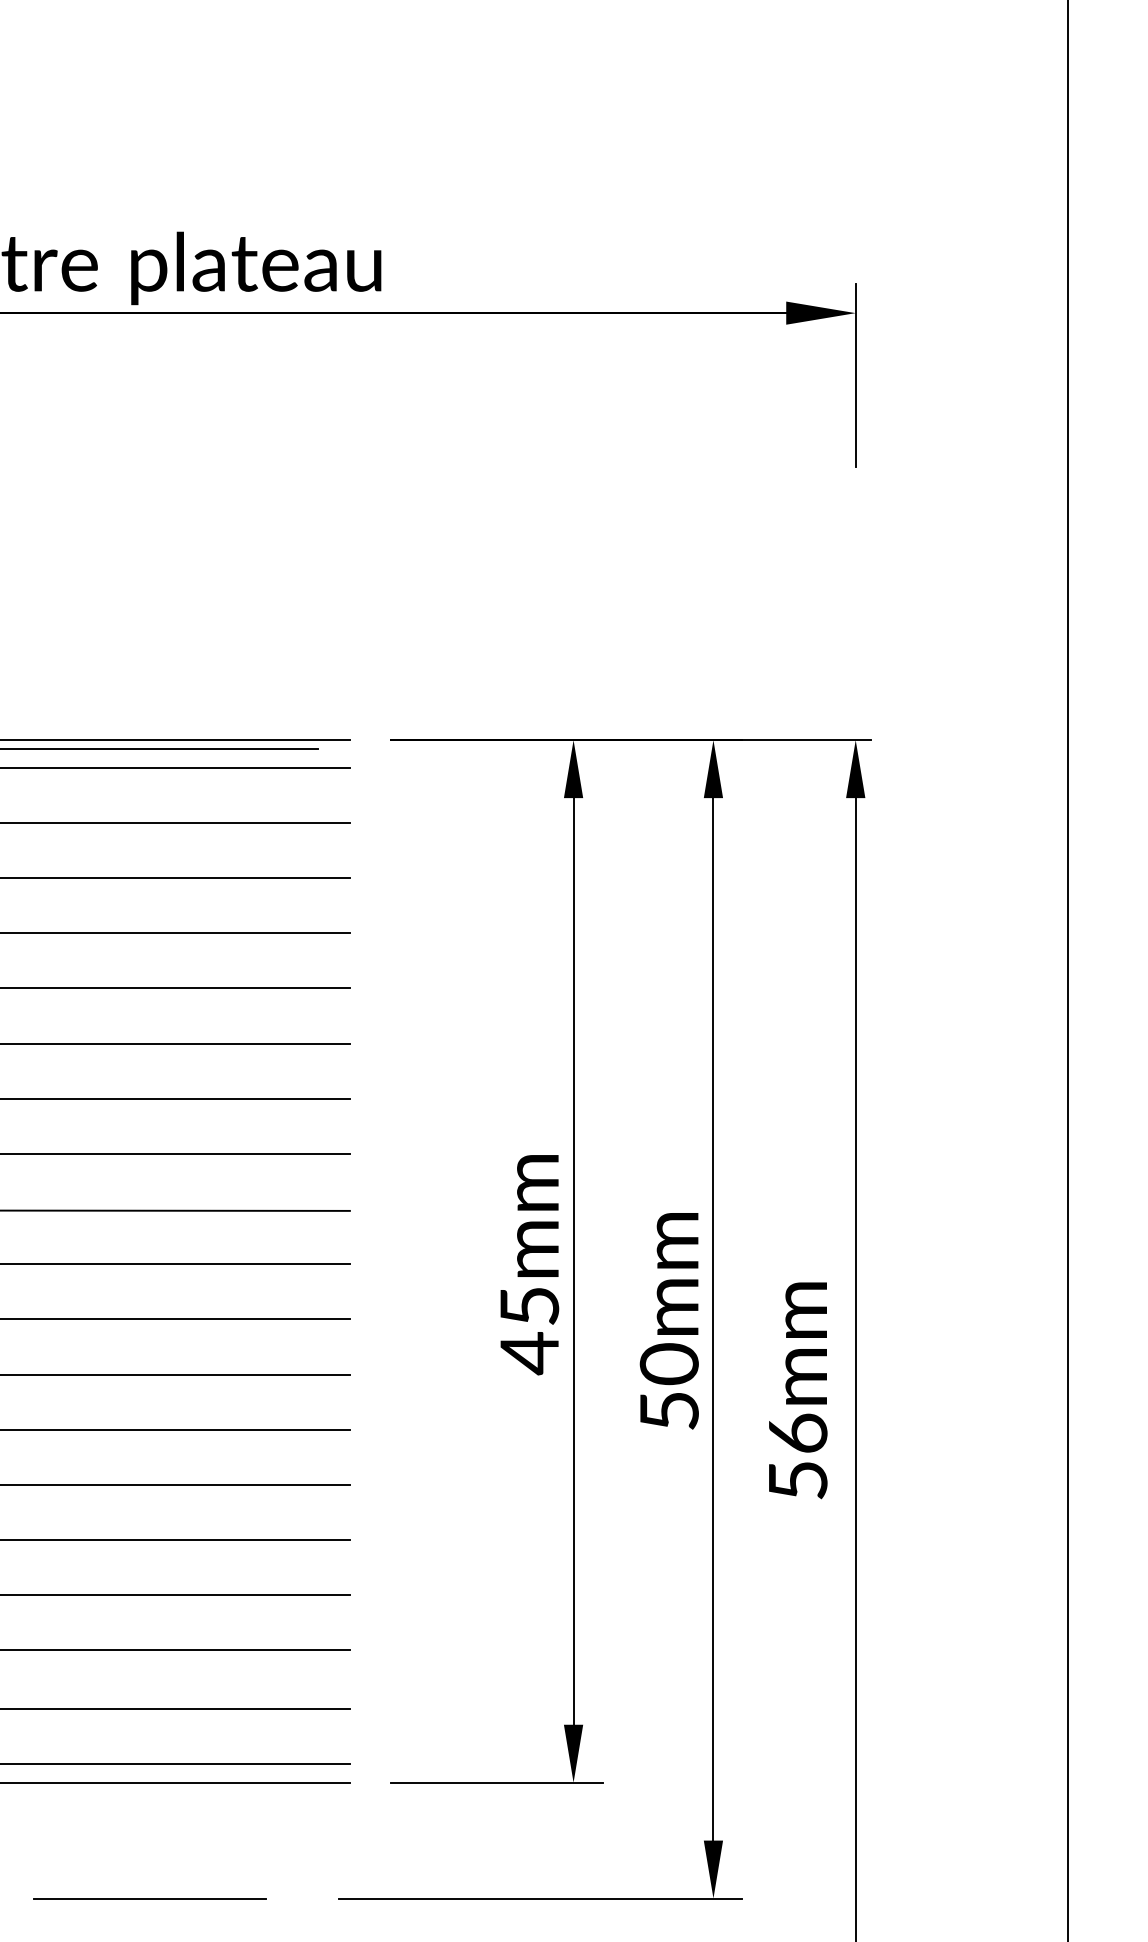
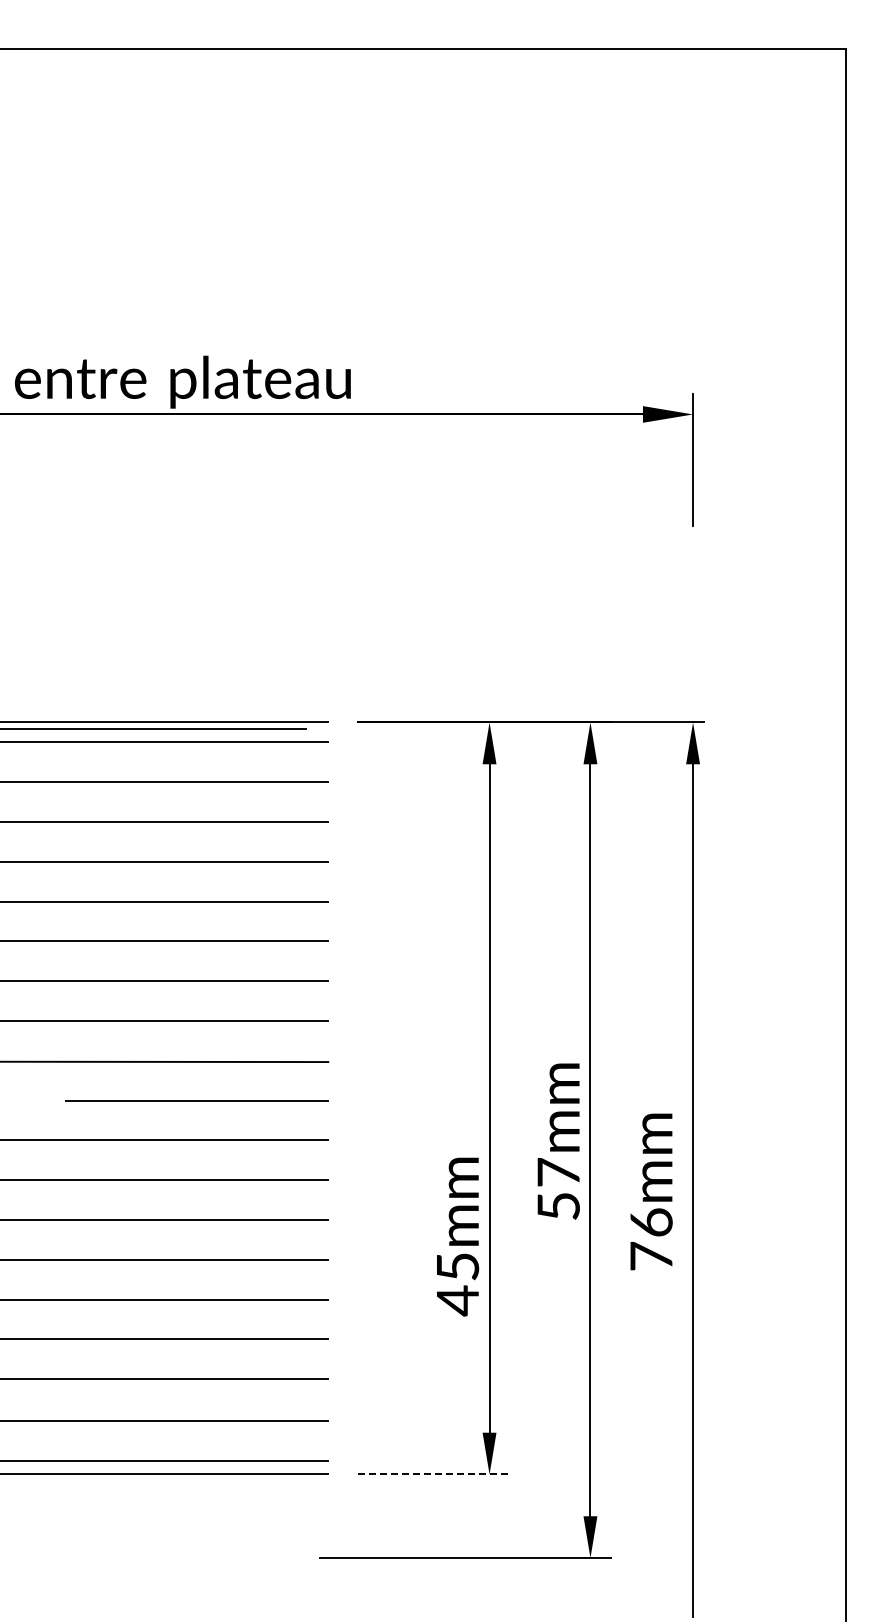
text: (530, 1264) -> (458, 1236), moved
text: (669, 1364) -> (558, 1172), 50mm -> 57mm
text: (798, 1480) -> (651, 1256), 56mm -> 76mm
line: (497, 1782) -> (434, 1474), solid -> dashed
line: (149, 1899) -> (183, 1558), removed

